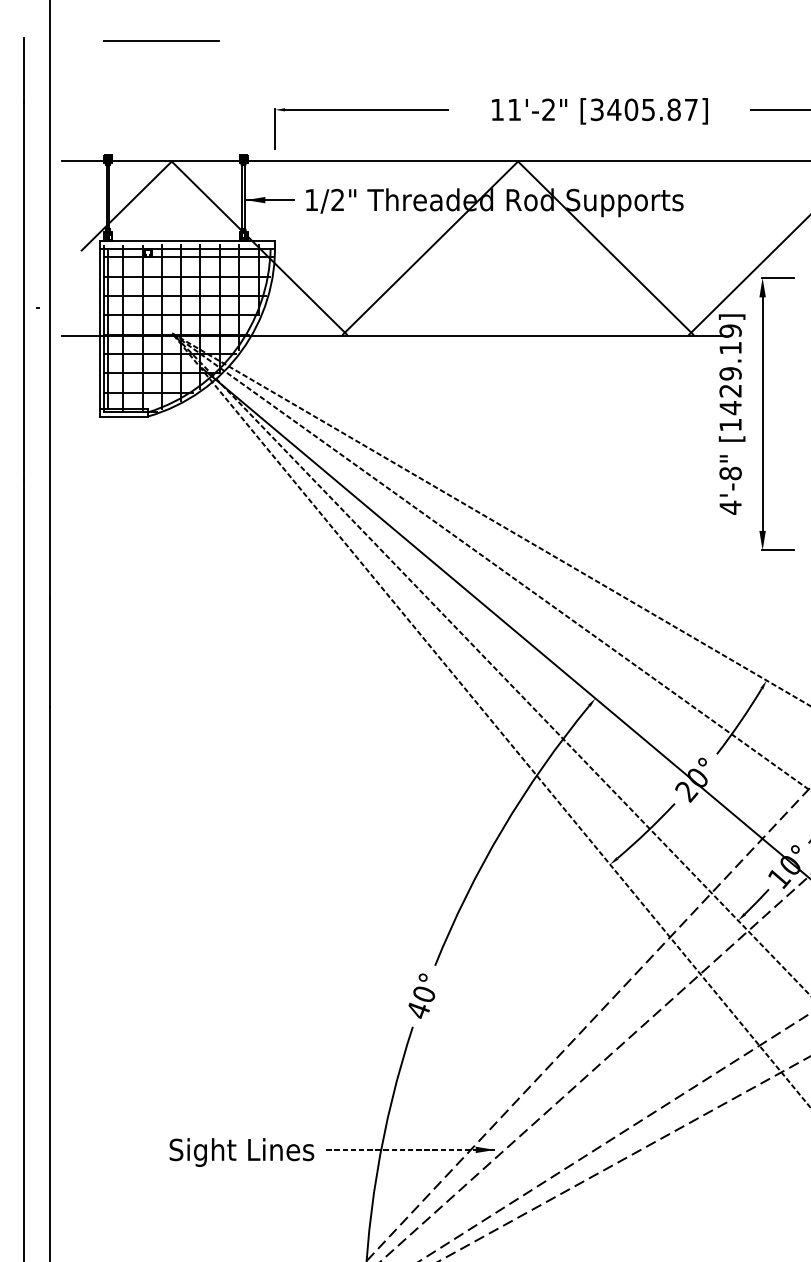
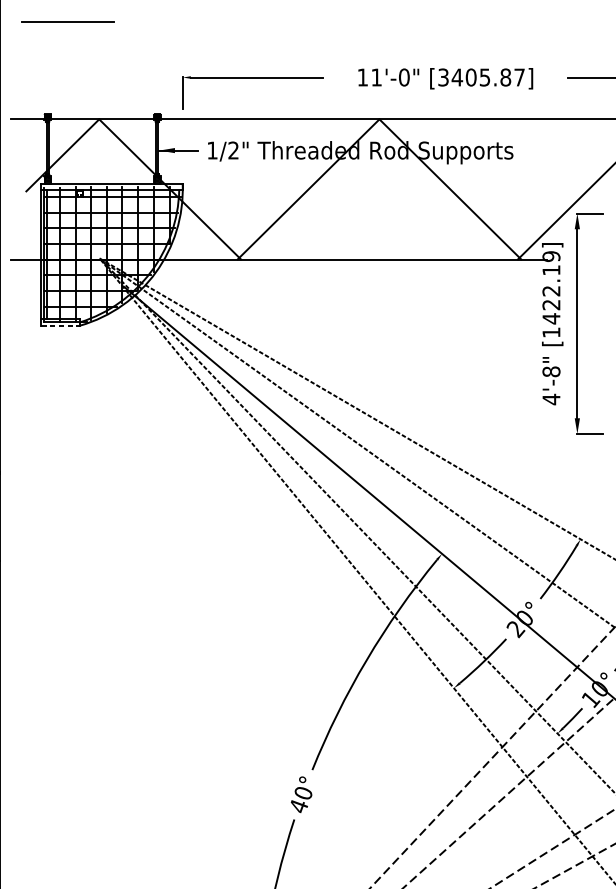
line: (161, 40) -> (68, 21), moved
text: (548, 109) -> (404, 77), 11'-2" -> 11'-0"
text: (730, 373) -> (551, 290), [1429.19] -> [1422.19]
line: (124, 416) -> (60, 325), solid -> dashed

